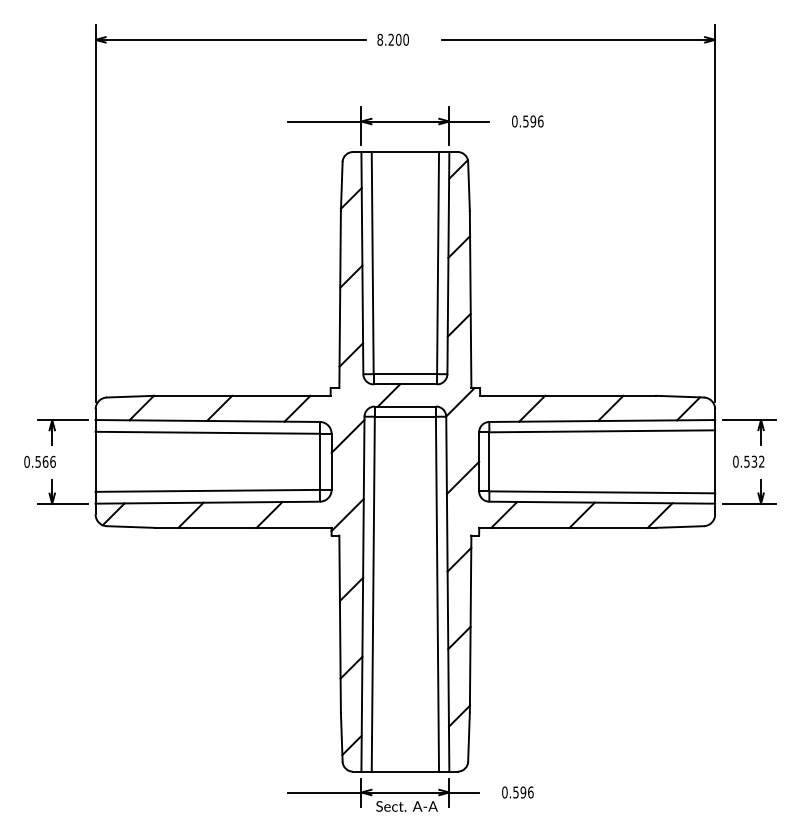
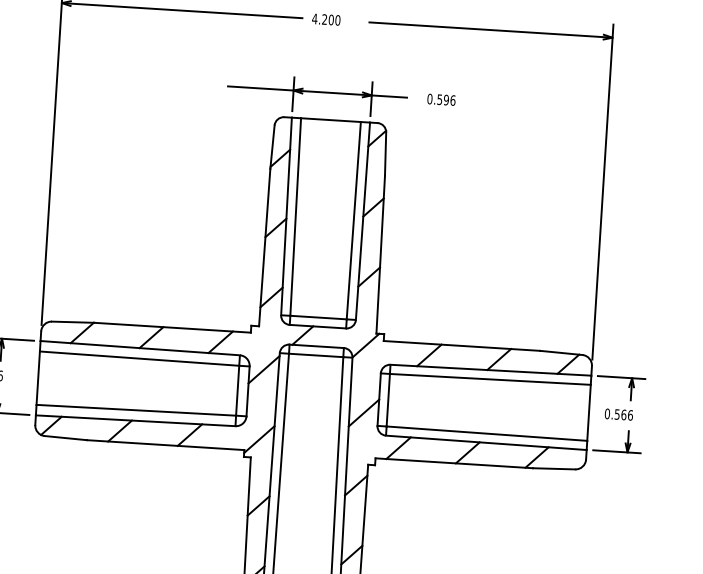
text: (380, 39) -> (315, 18), 8.200 -> 4.200
text: (757, 461) -> (626, 414), 0.532 -> 0.566

